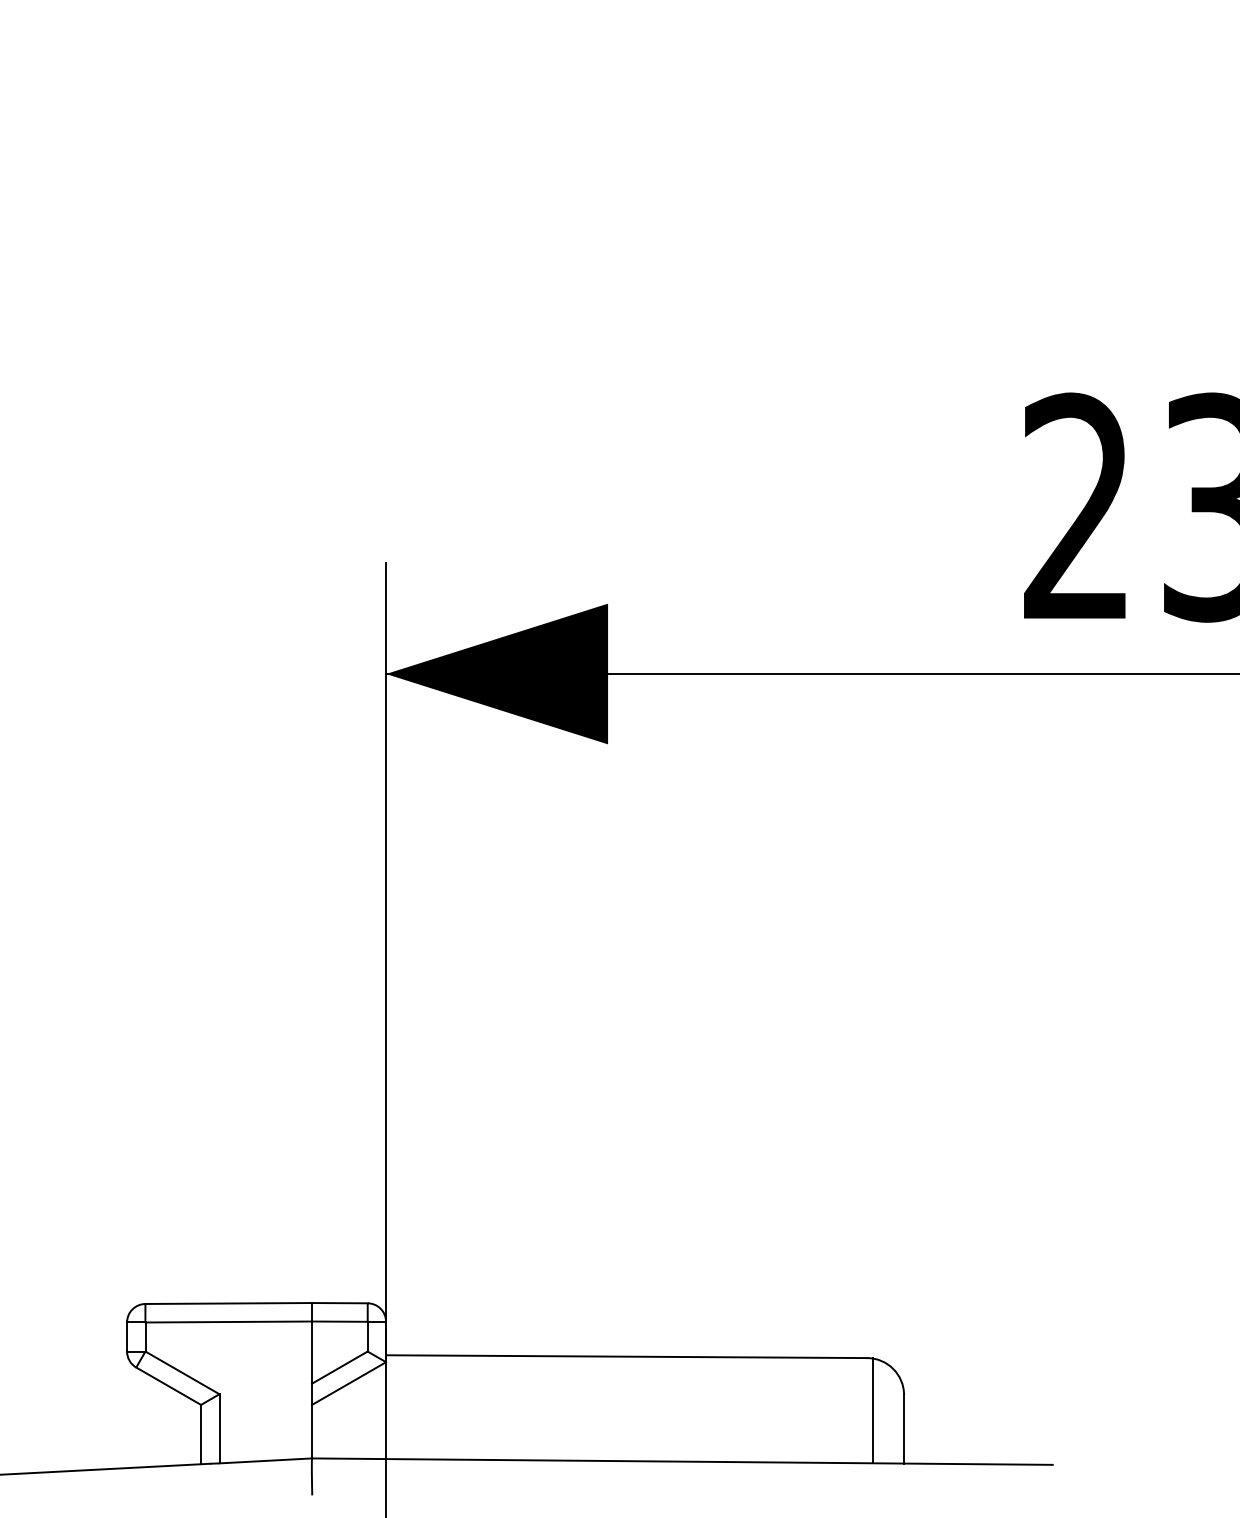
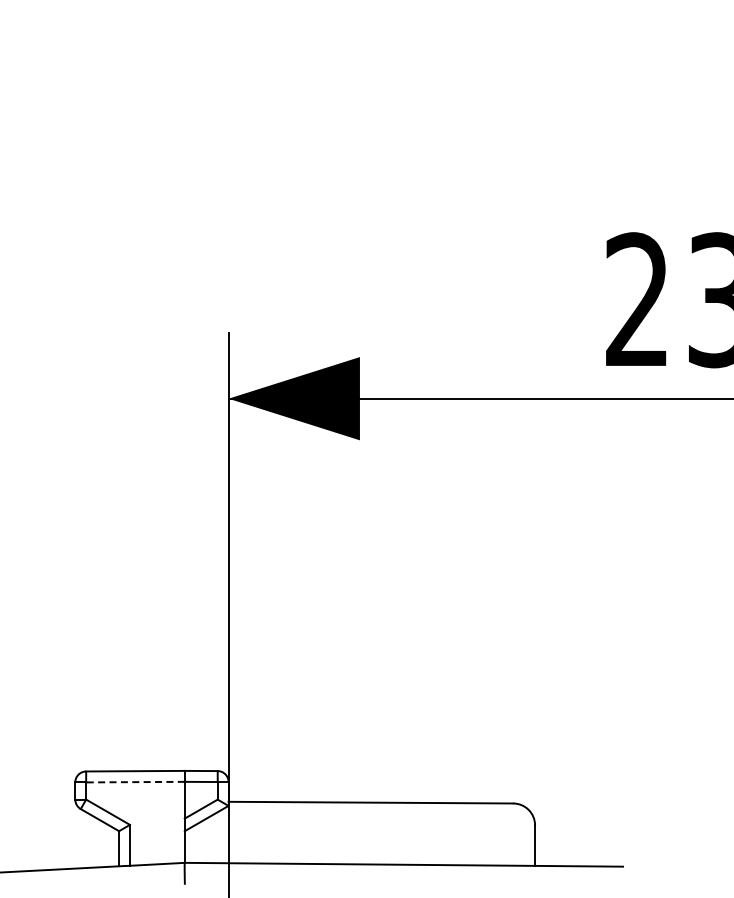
line: (228, 1322) -> (135, 782), solid -> dashed
line: (872, 1410) -> (516, 834), removed

